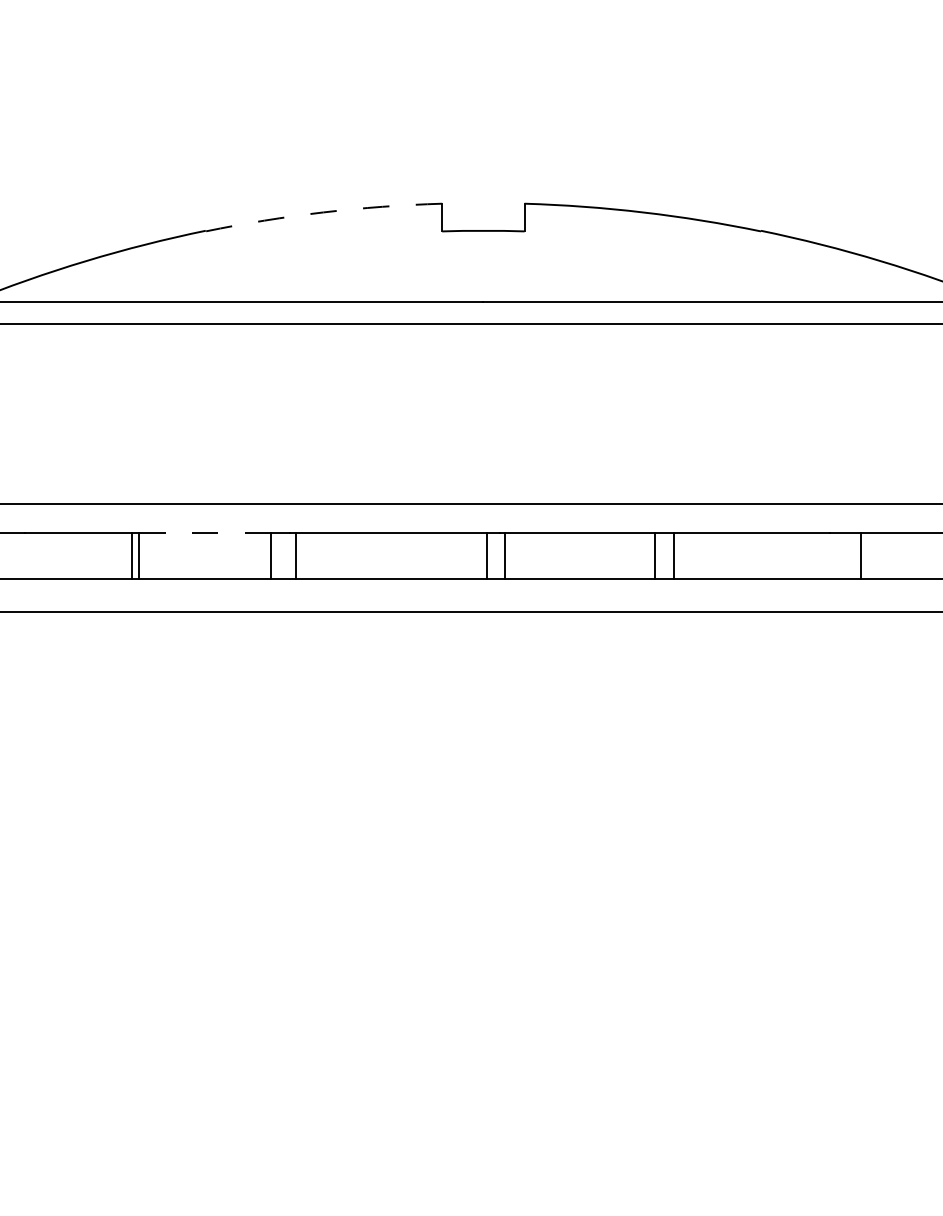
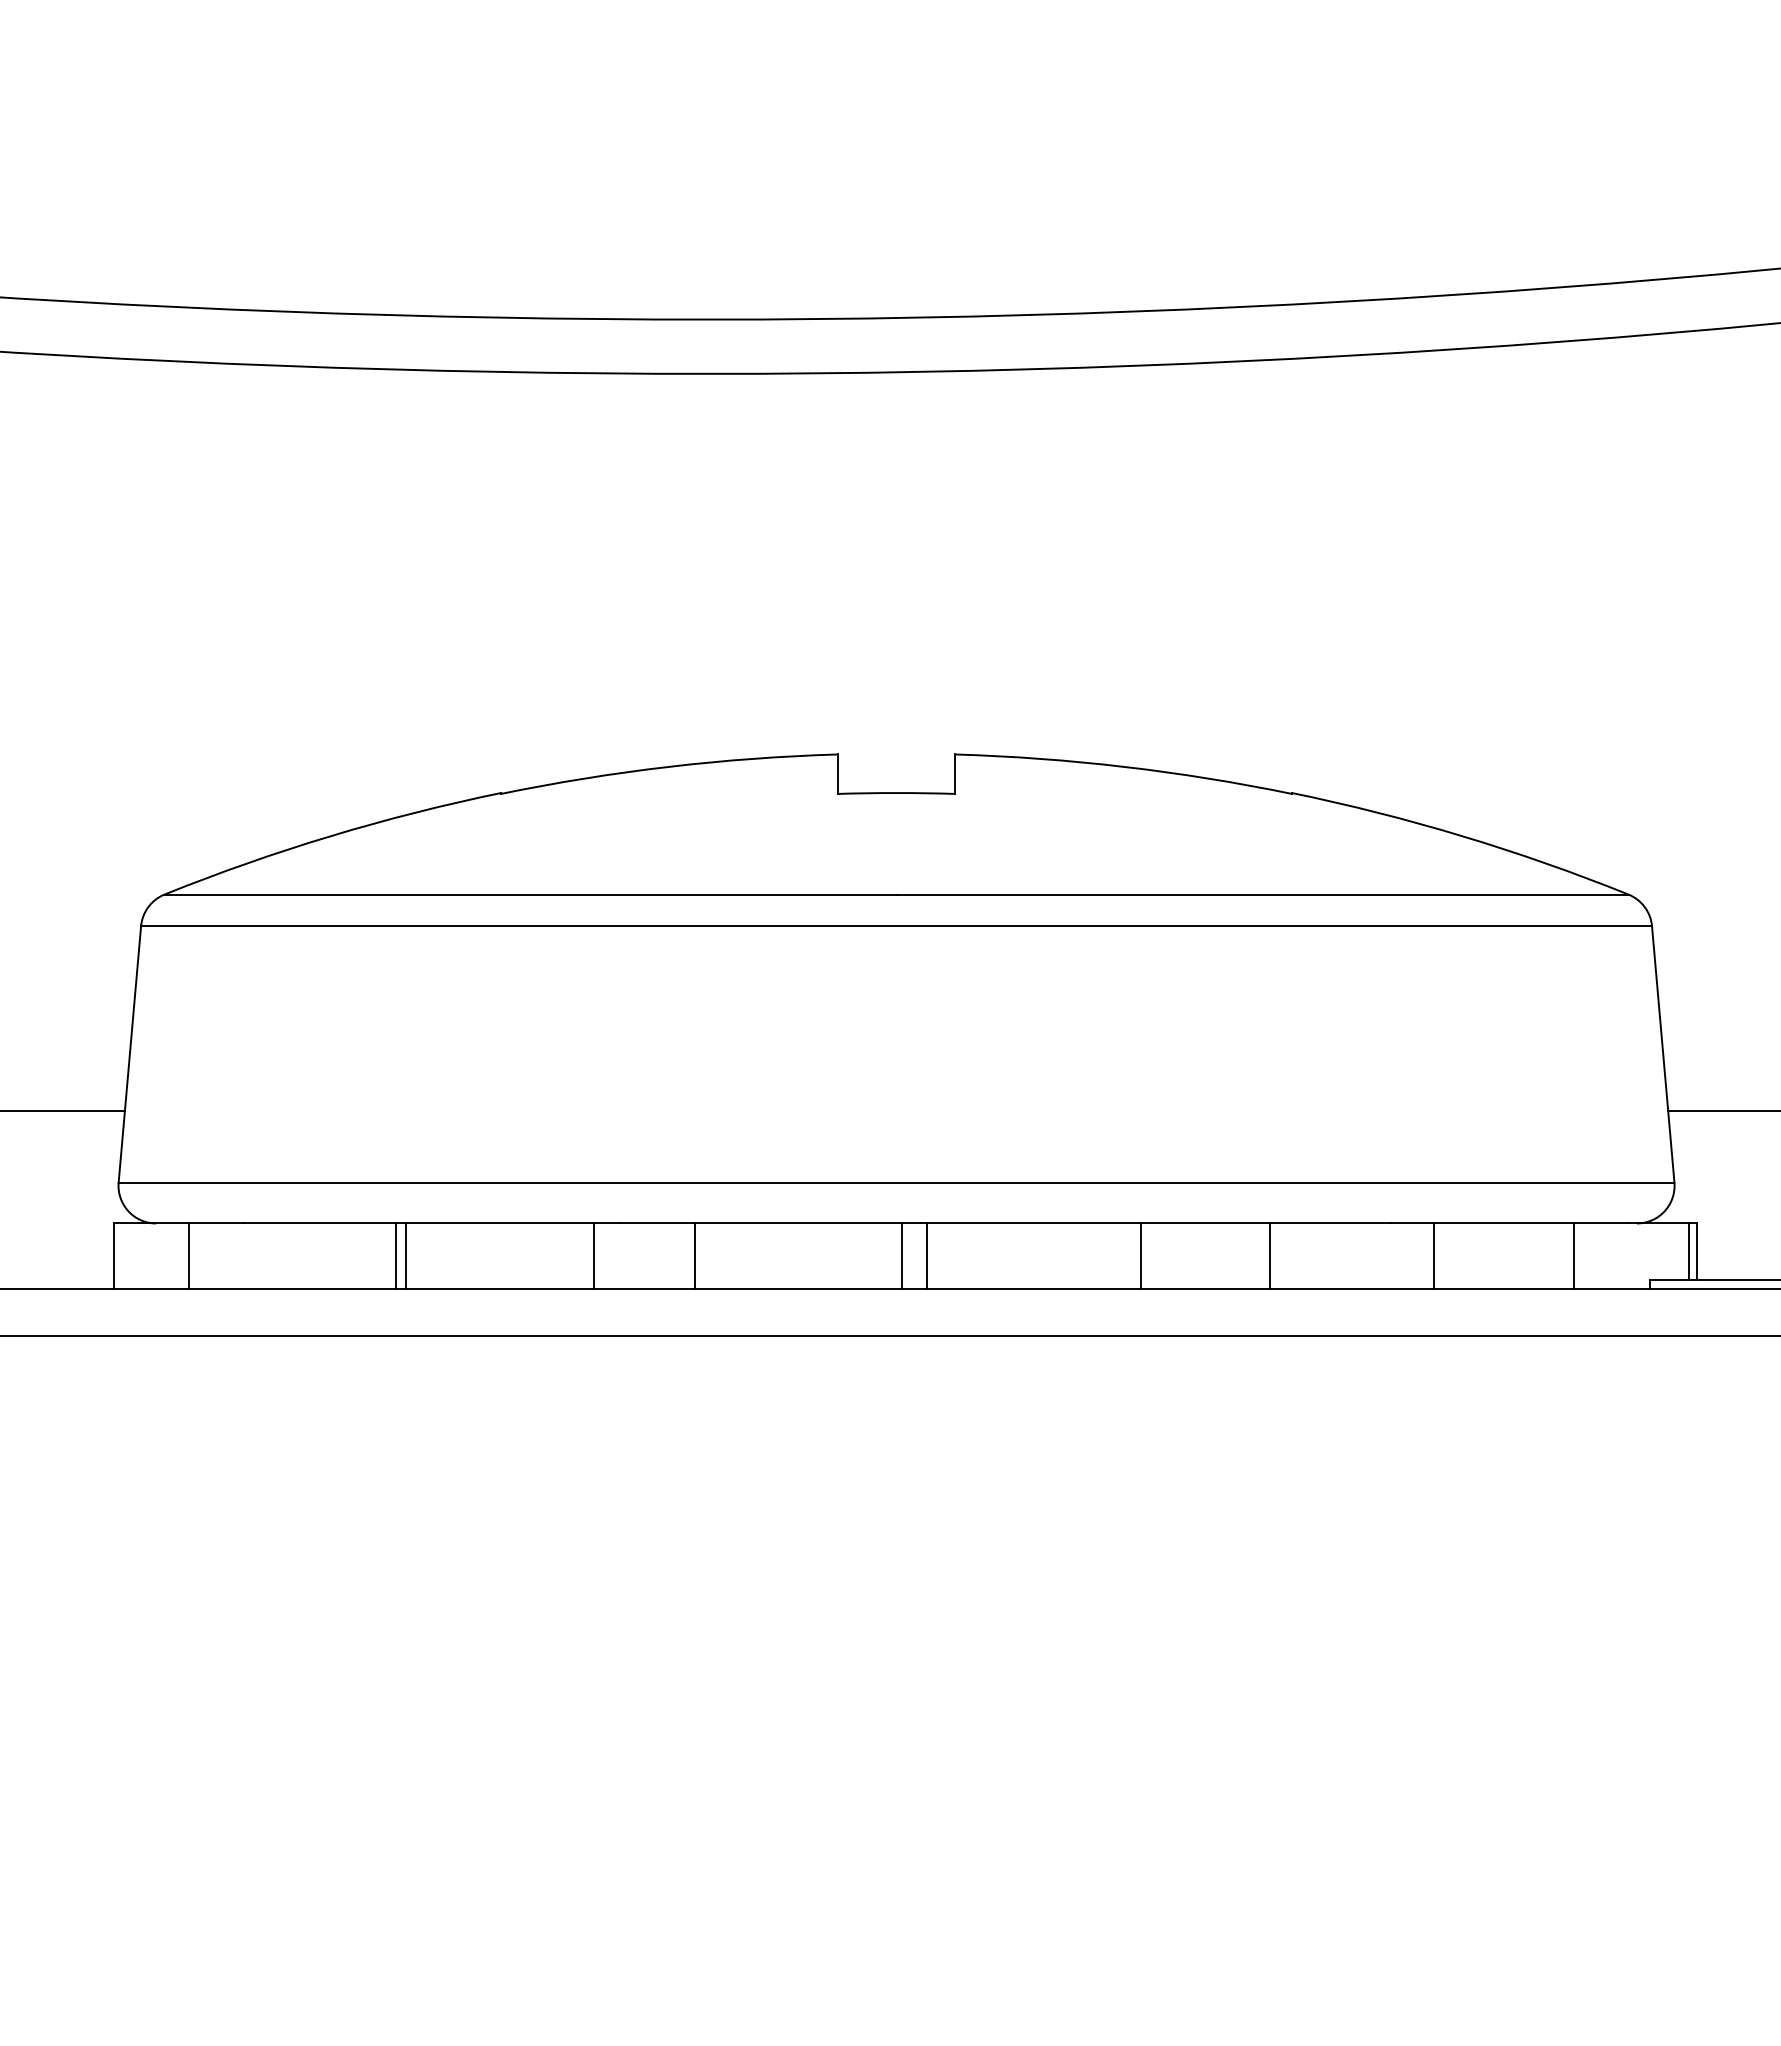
arc: (323, 212) -> (668, 766), dashed -> solid
line: (205, 532) -> (500, 1223), dashed -> solid
line: (296, 556) -> (695, 1256), moved
line: (673, 556) -> (1269, 1256), moved

